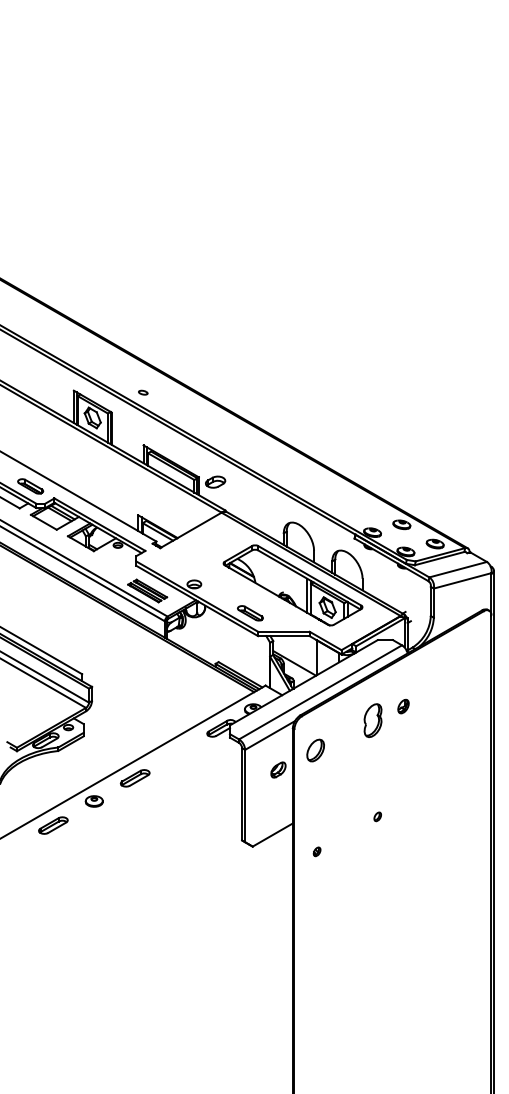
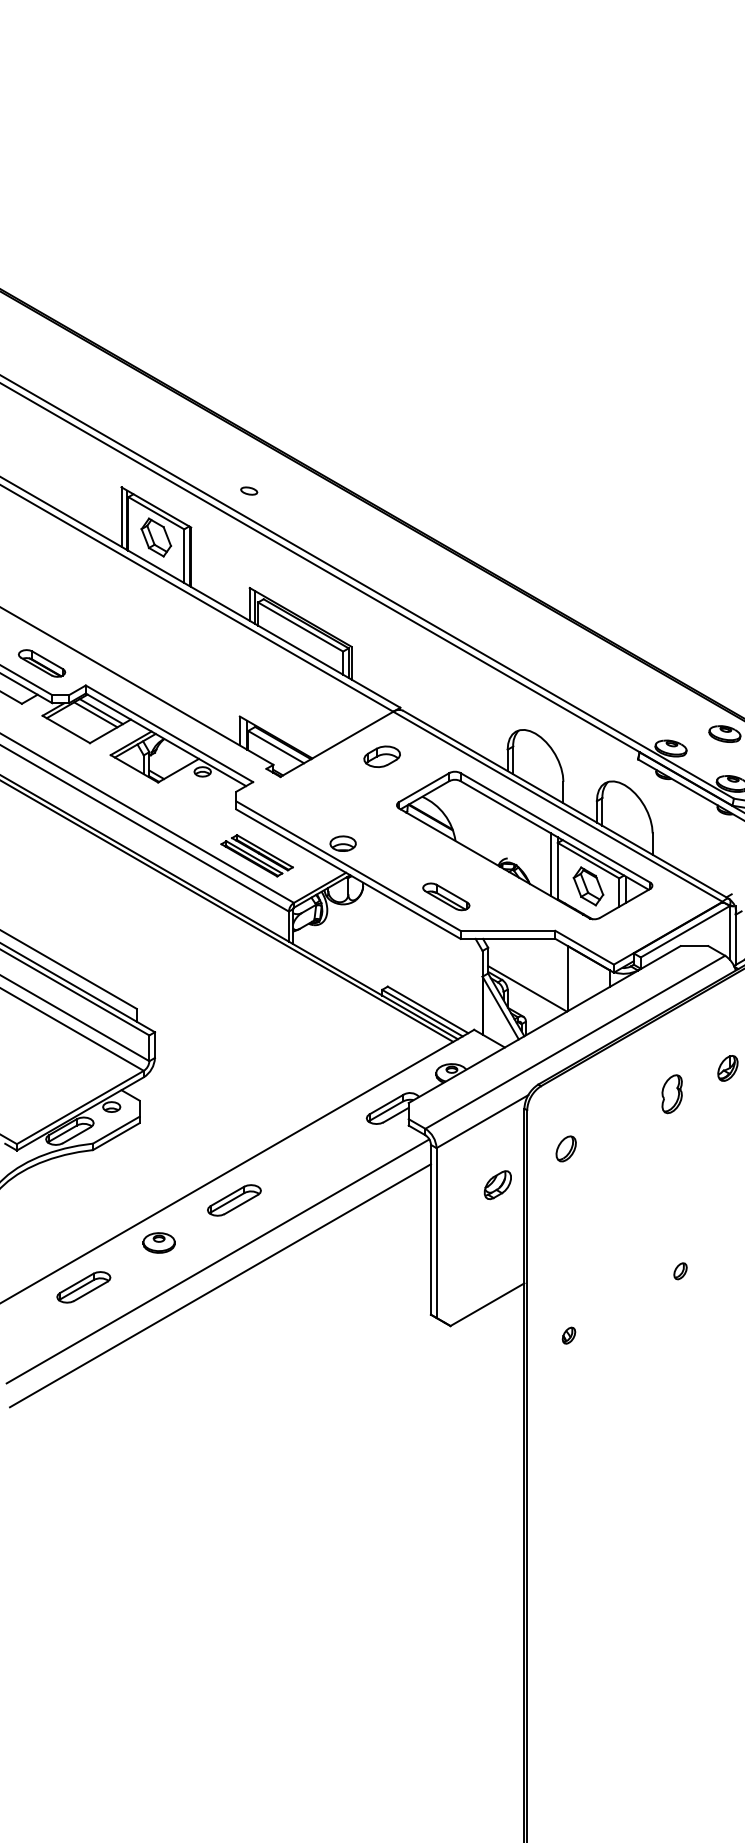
part: (215, 481) -> (382, 755), moved
part: (373, 720) -> (672, 1094), size x0.62
part: (315, 749) -> (565, 1147), size x0.62
line: (126, 811) -> (218, 1261), added
line: (127, 824) -> (220, 1285), added

